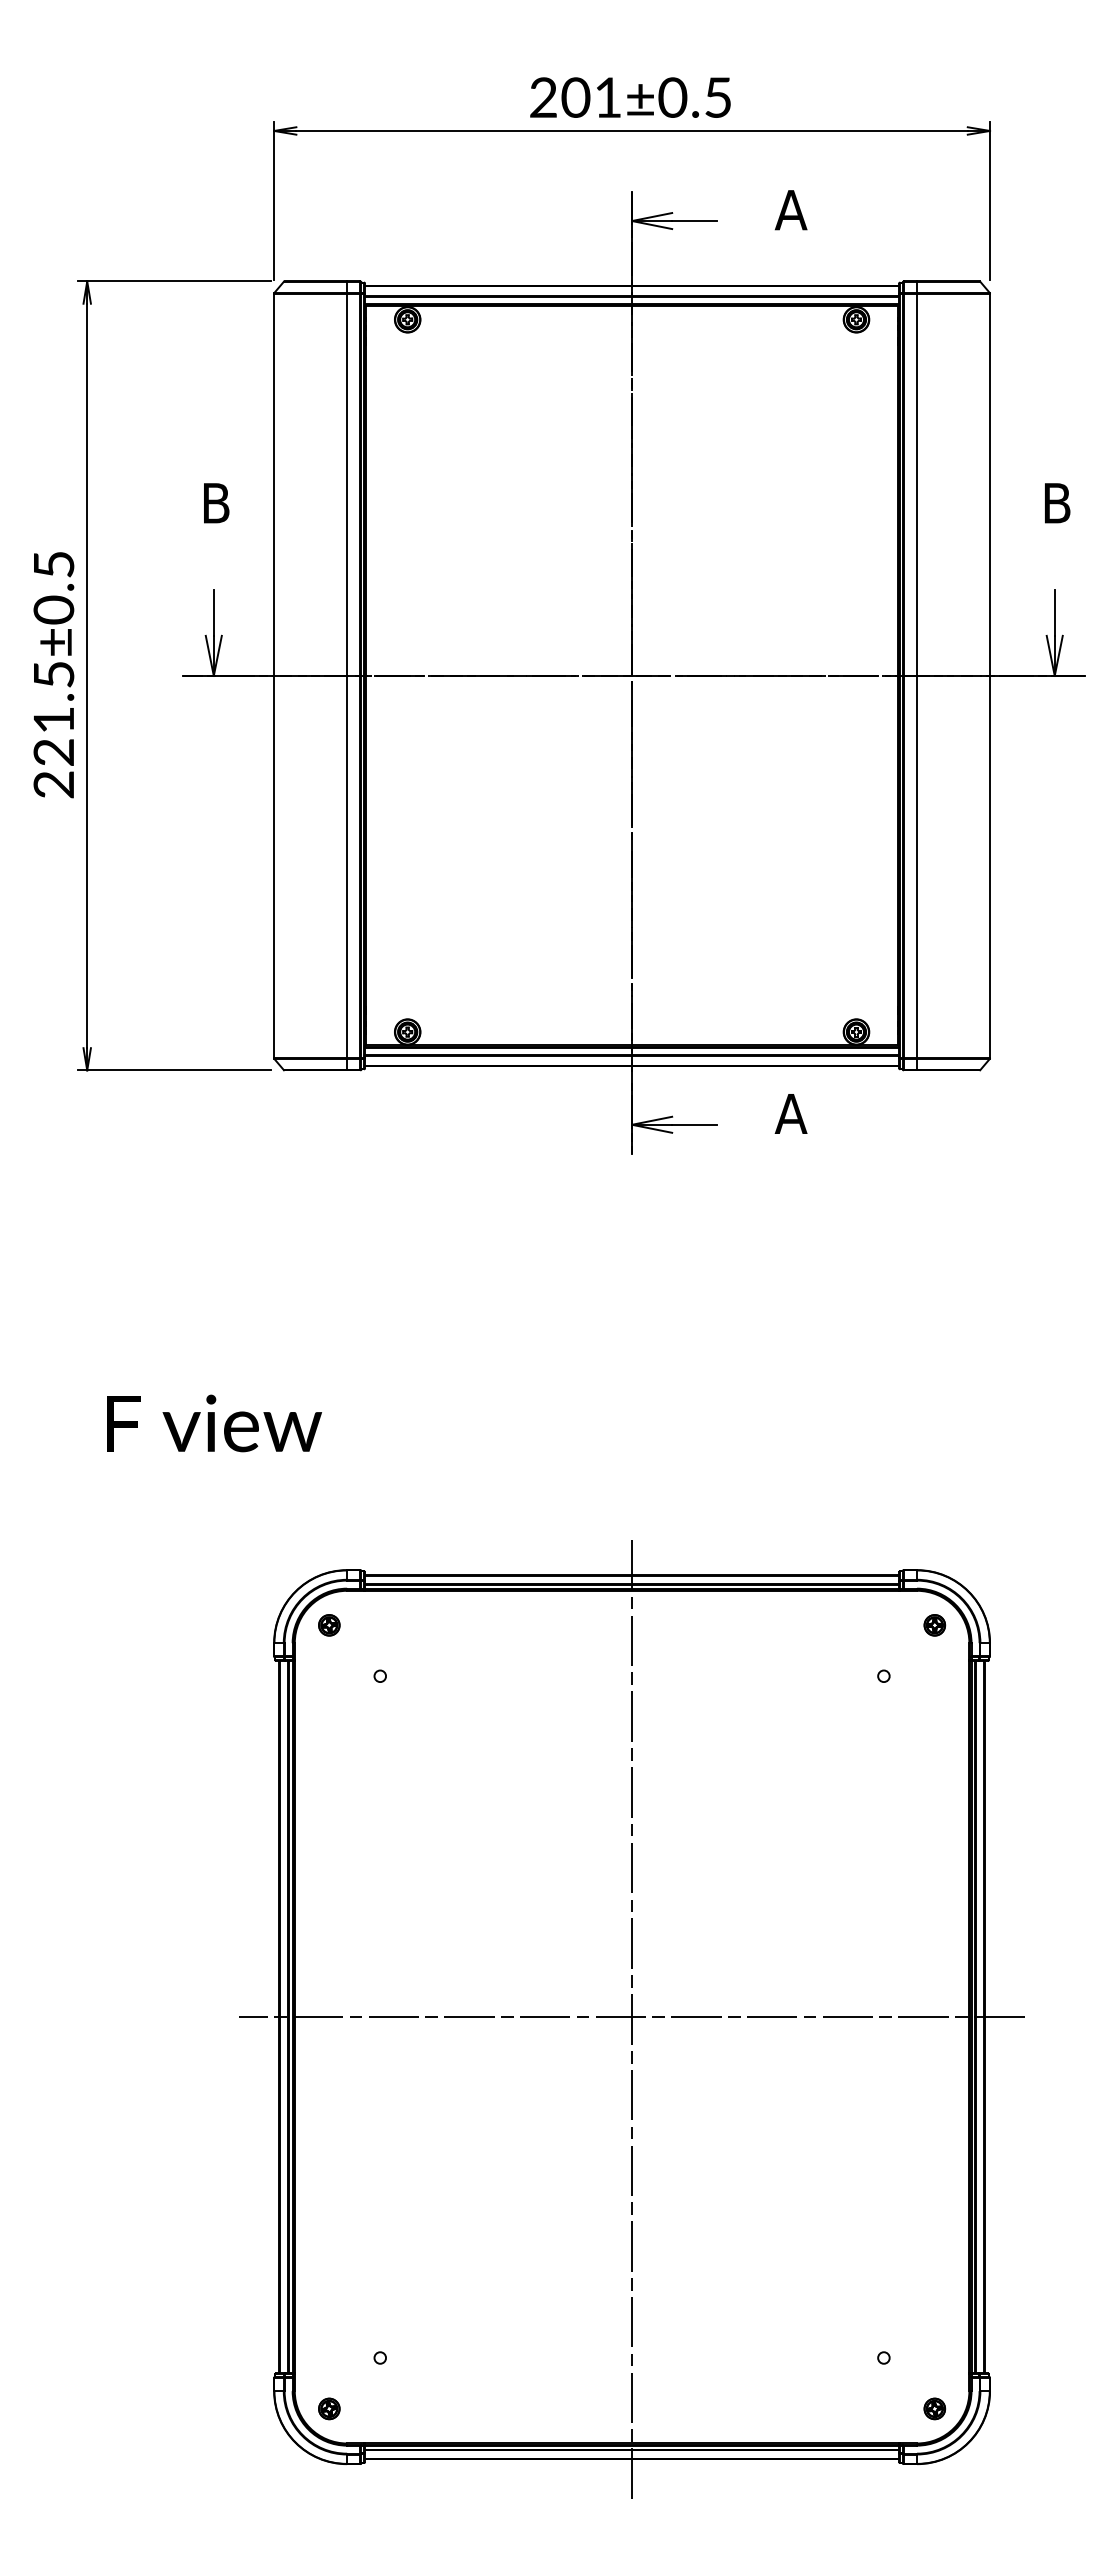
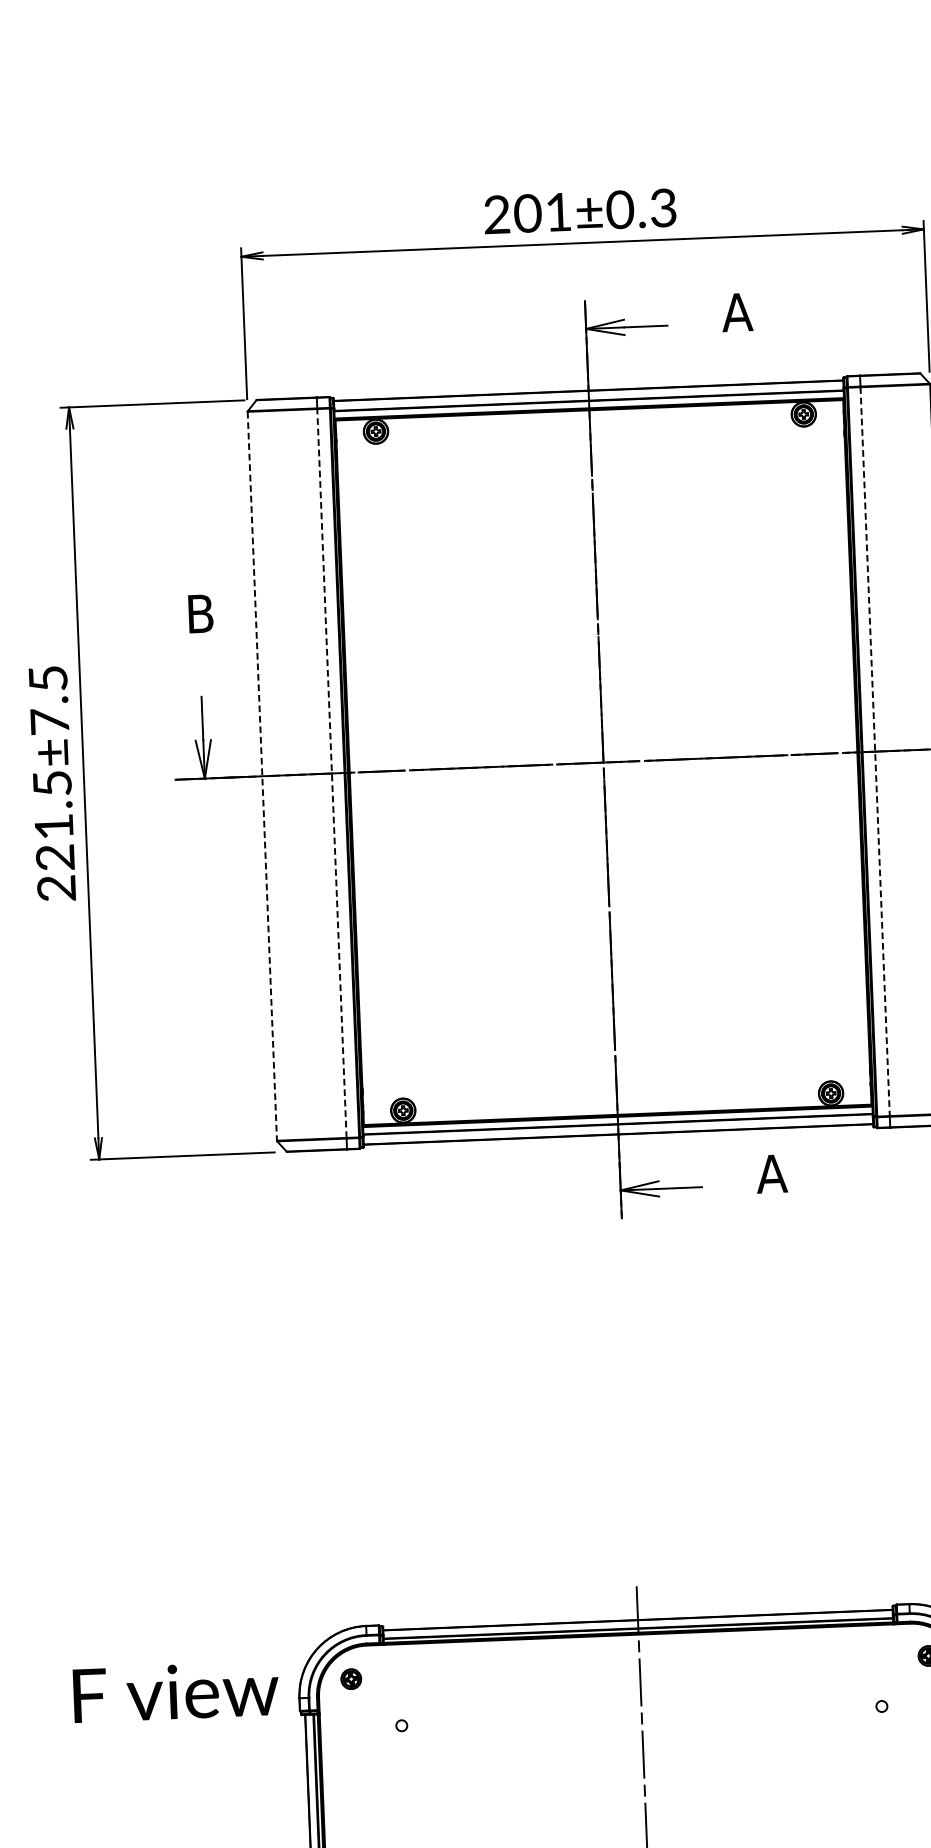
text: (717, 97) -> (662, 207), 201±0.5 -> 201±0.3
text: (53, 609) -> (49, 721), 221.5±0.5 -> 221.5±7.5
line: (347, 675) -> (332, 773), solid -> dashed
line: (274, 676) -> (262, 776), solid -> dashed
line: (917, 676) -> (875, 752), solid -> dashed
text: (214, 1423) -> (176, 1692), moved

